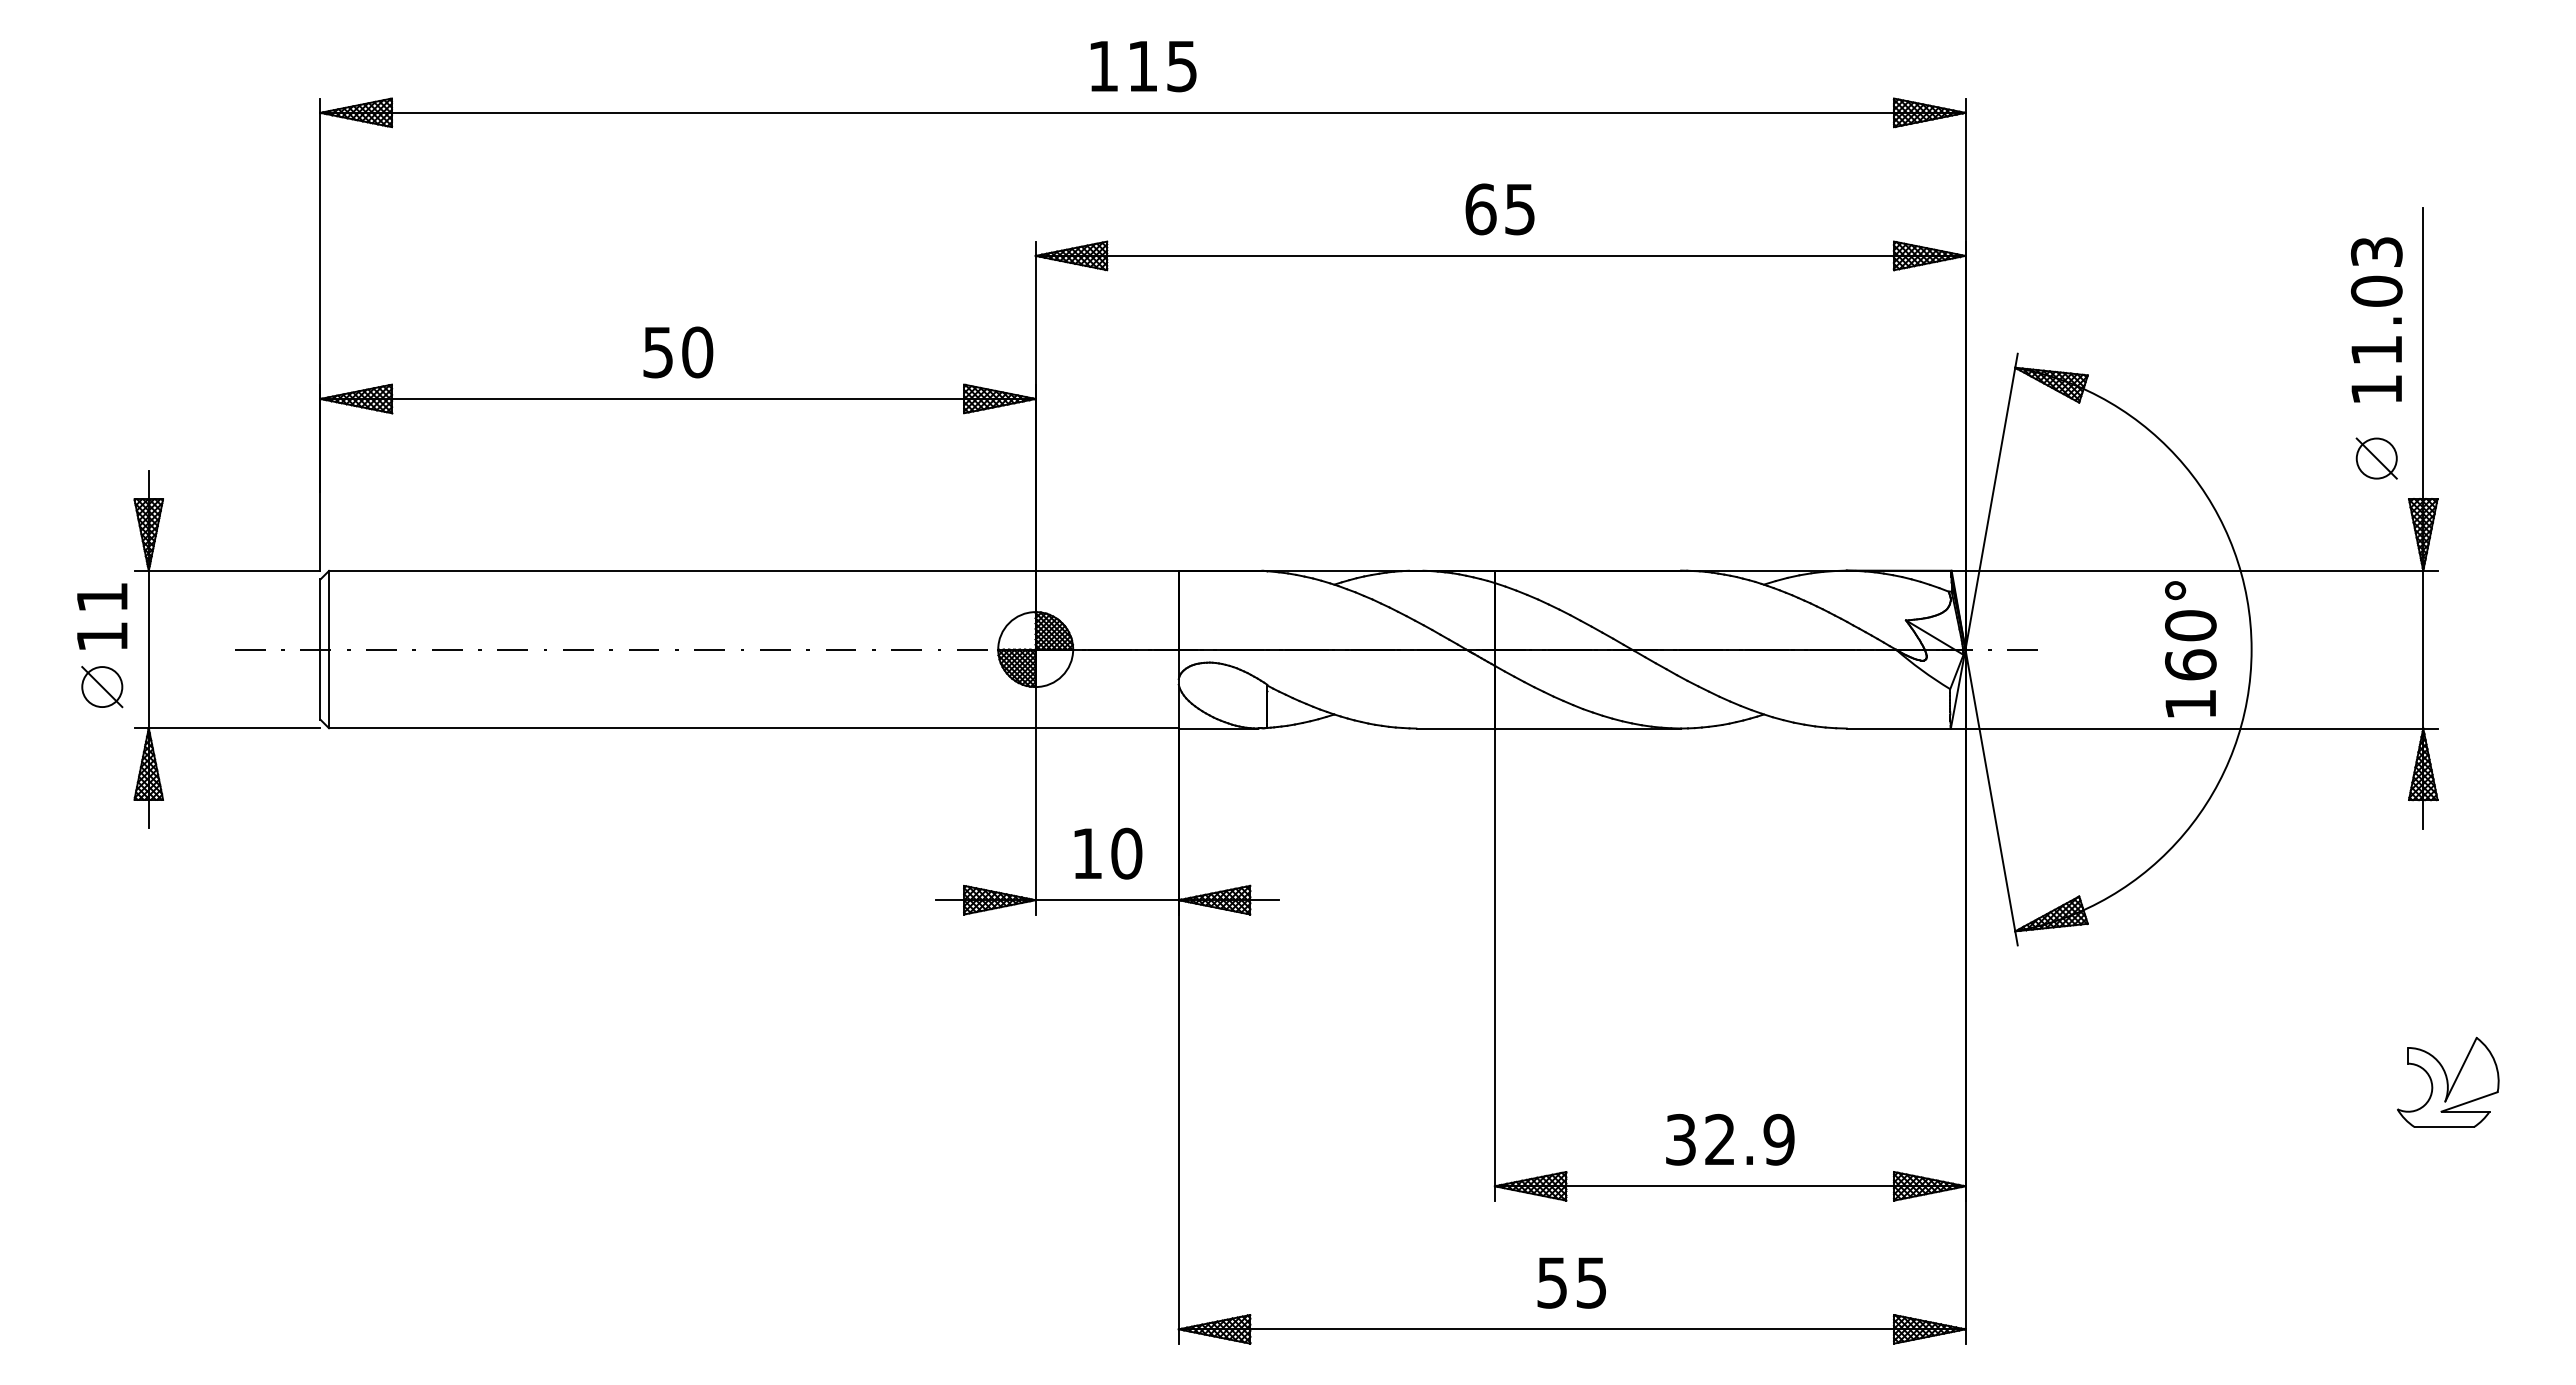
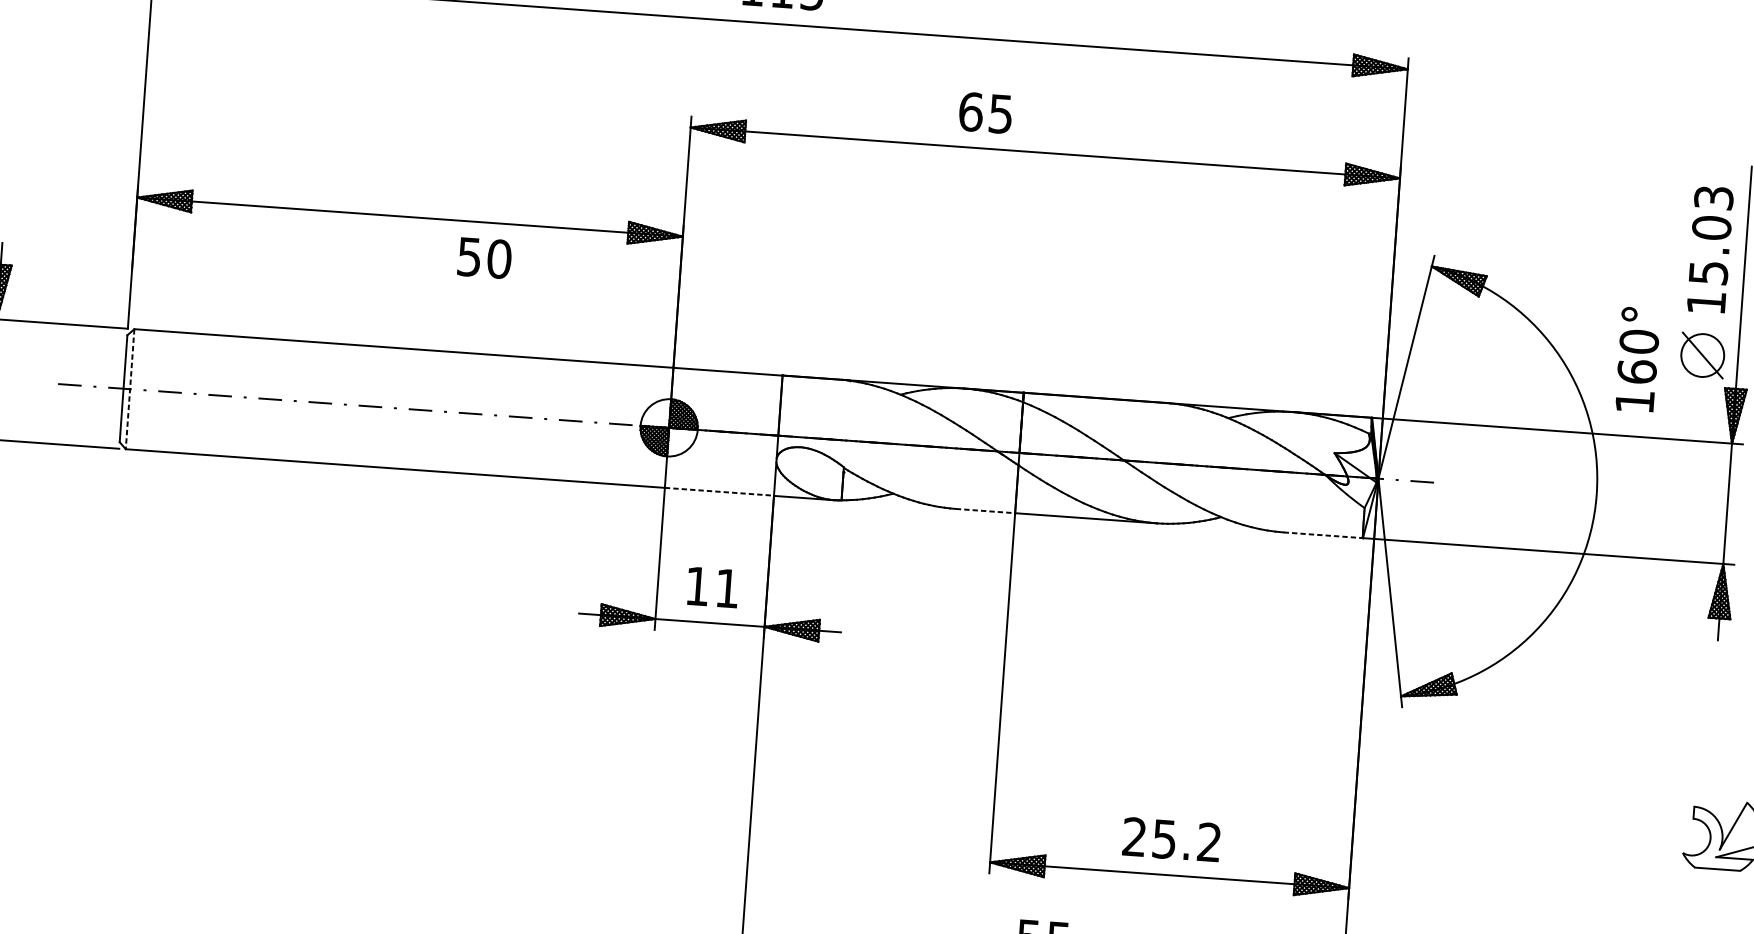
text: (1499, 209) -> (985, 113), moved
text: (2376, 350) -> (1708, 273), 11.03 -> 15.03
text: (678, 352) -> (484, 258), moved
part: (2376, 458) -> (1702, 355), size x1.4
line: (329, 649) -> (130, 389), solid -> dashed
text: (2190, 649) -> (1637, 359), moved
line: (1107, 728) -> (719, 491), solid -> dashed
line: (1455, 728) -> (985, 511), solid -> dashed
line: (1899, 728) -> (1323, 535), solid -> dashed
text: (1126, 853) -> (727, 588), 10 -> 11
text: (1730, 1139) -> (1172, 839), 32.9 -> 25.2

